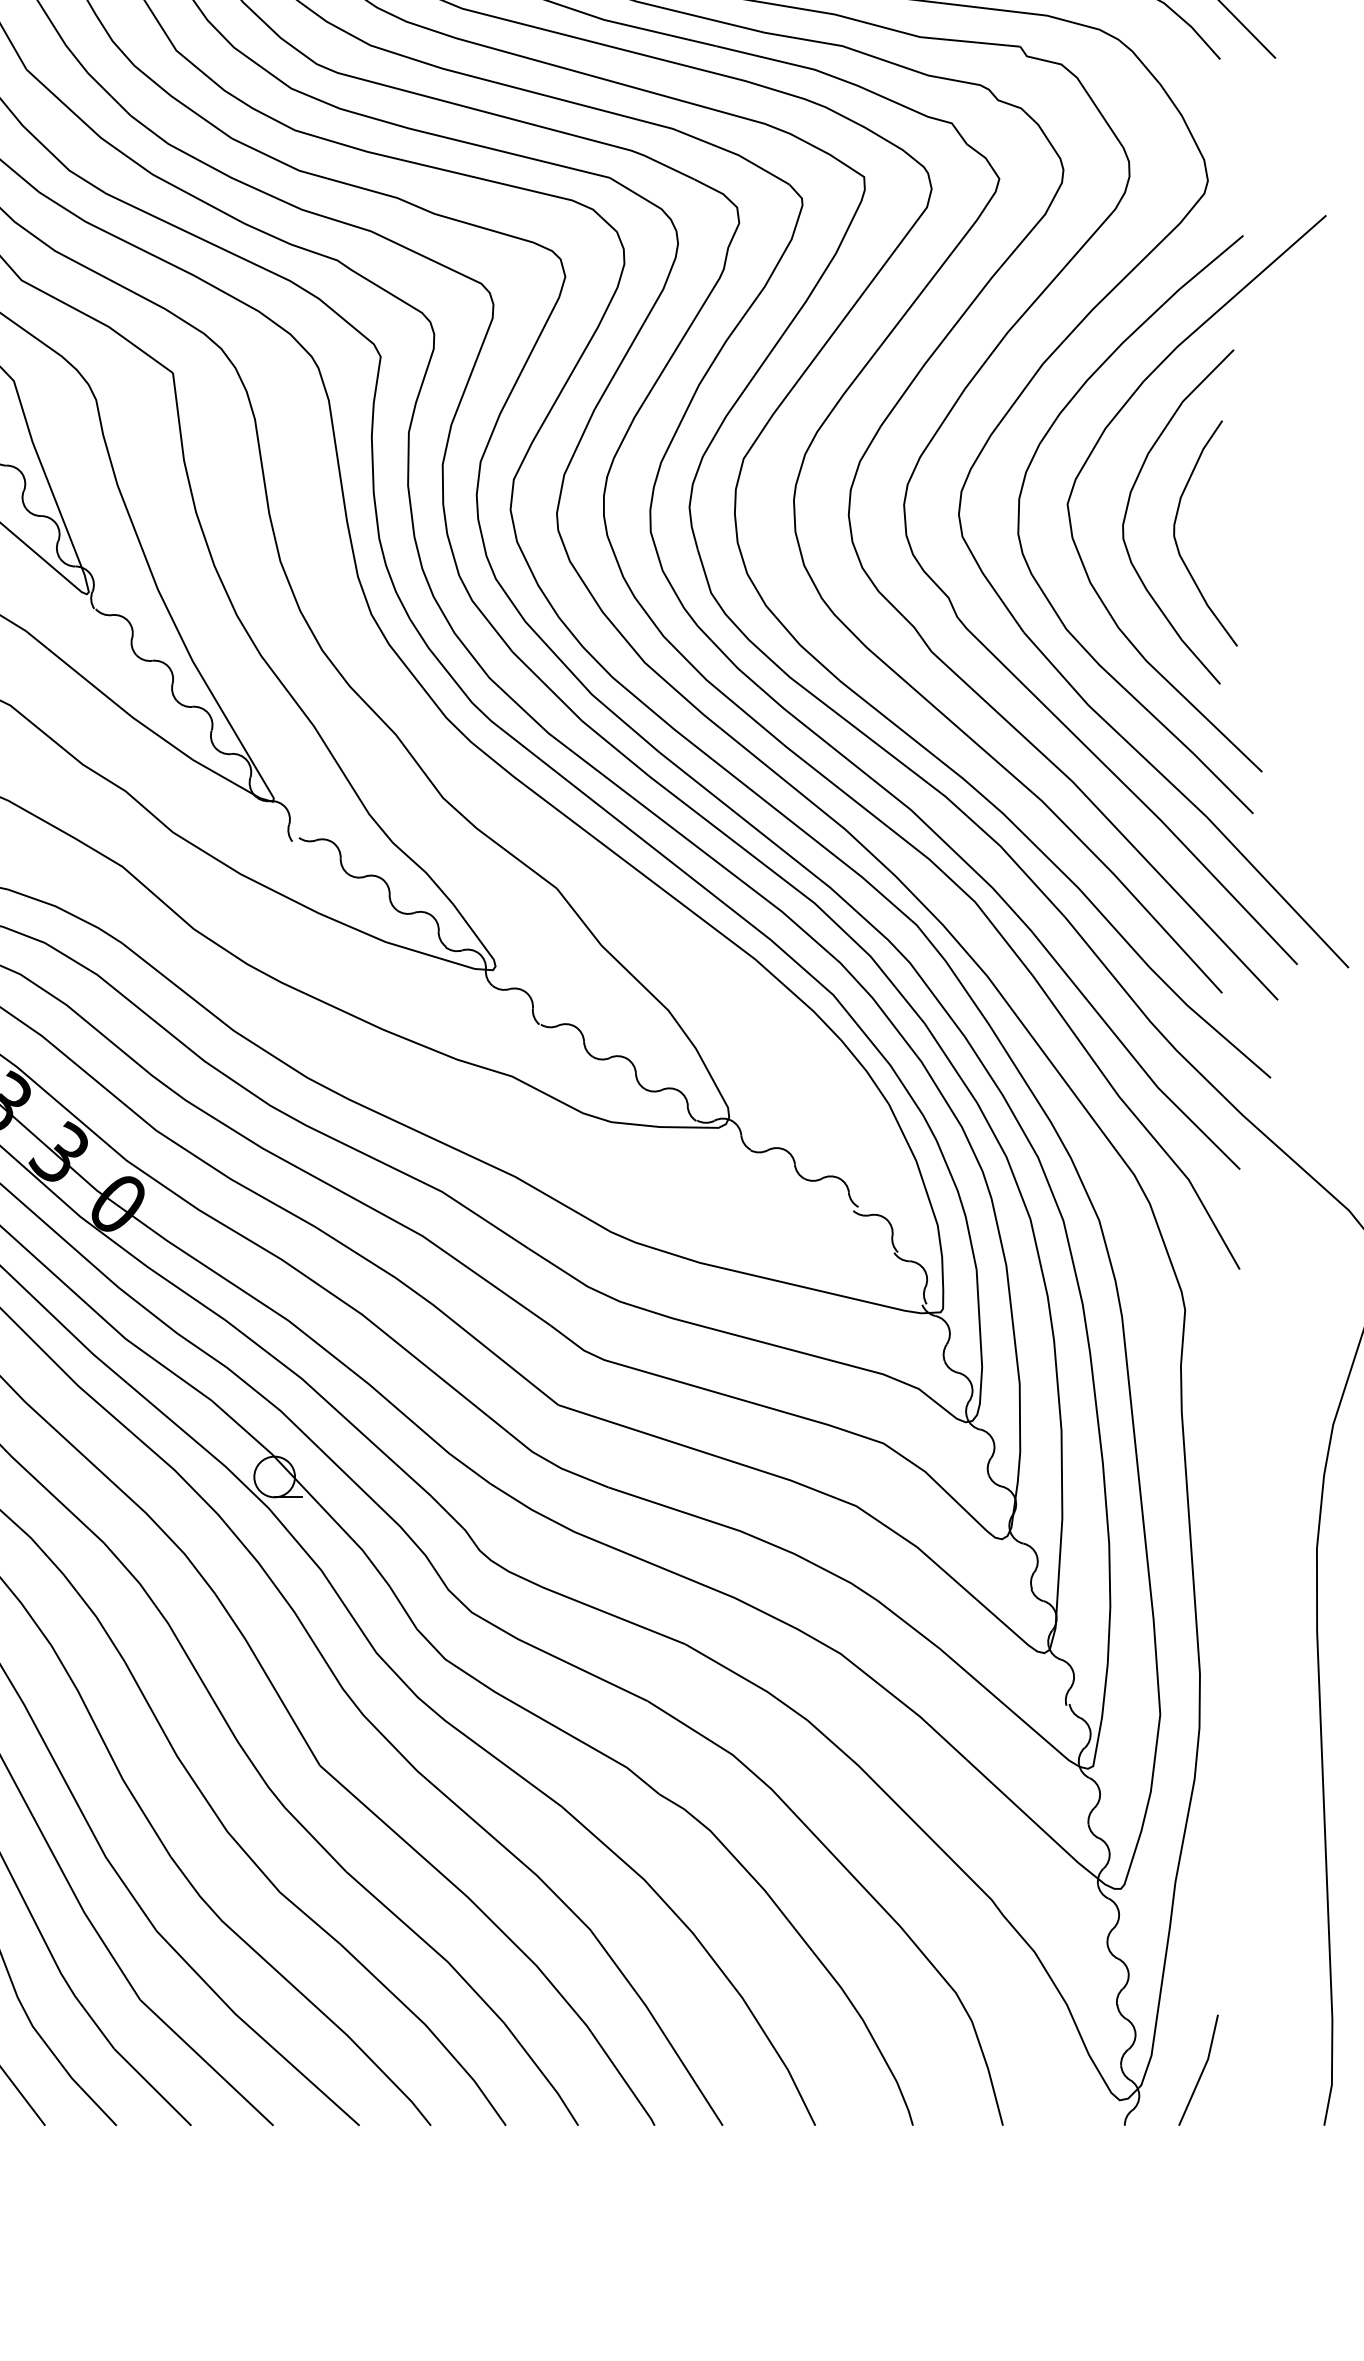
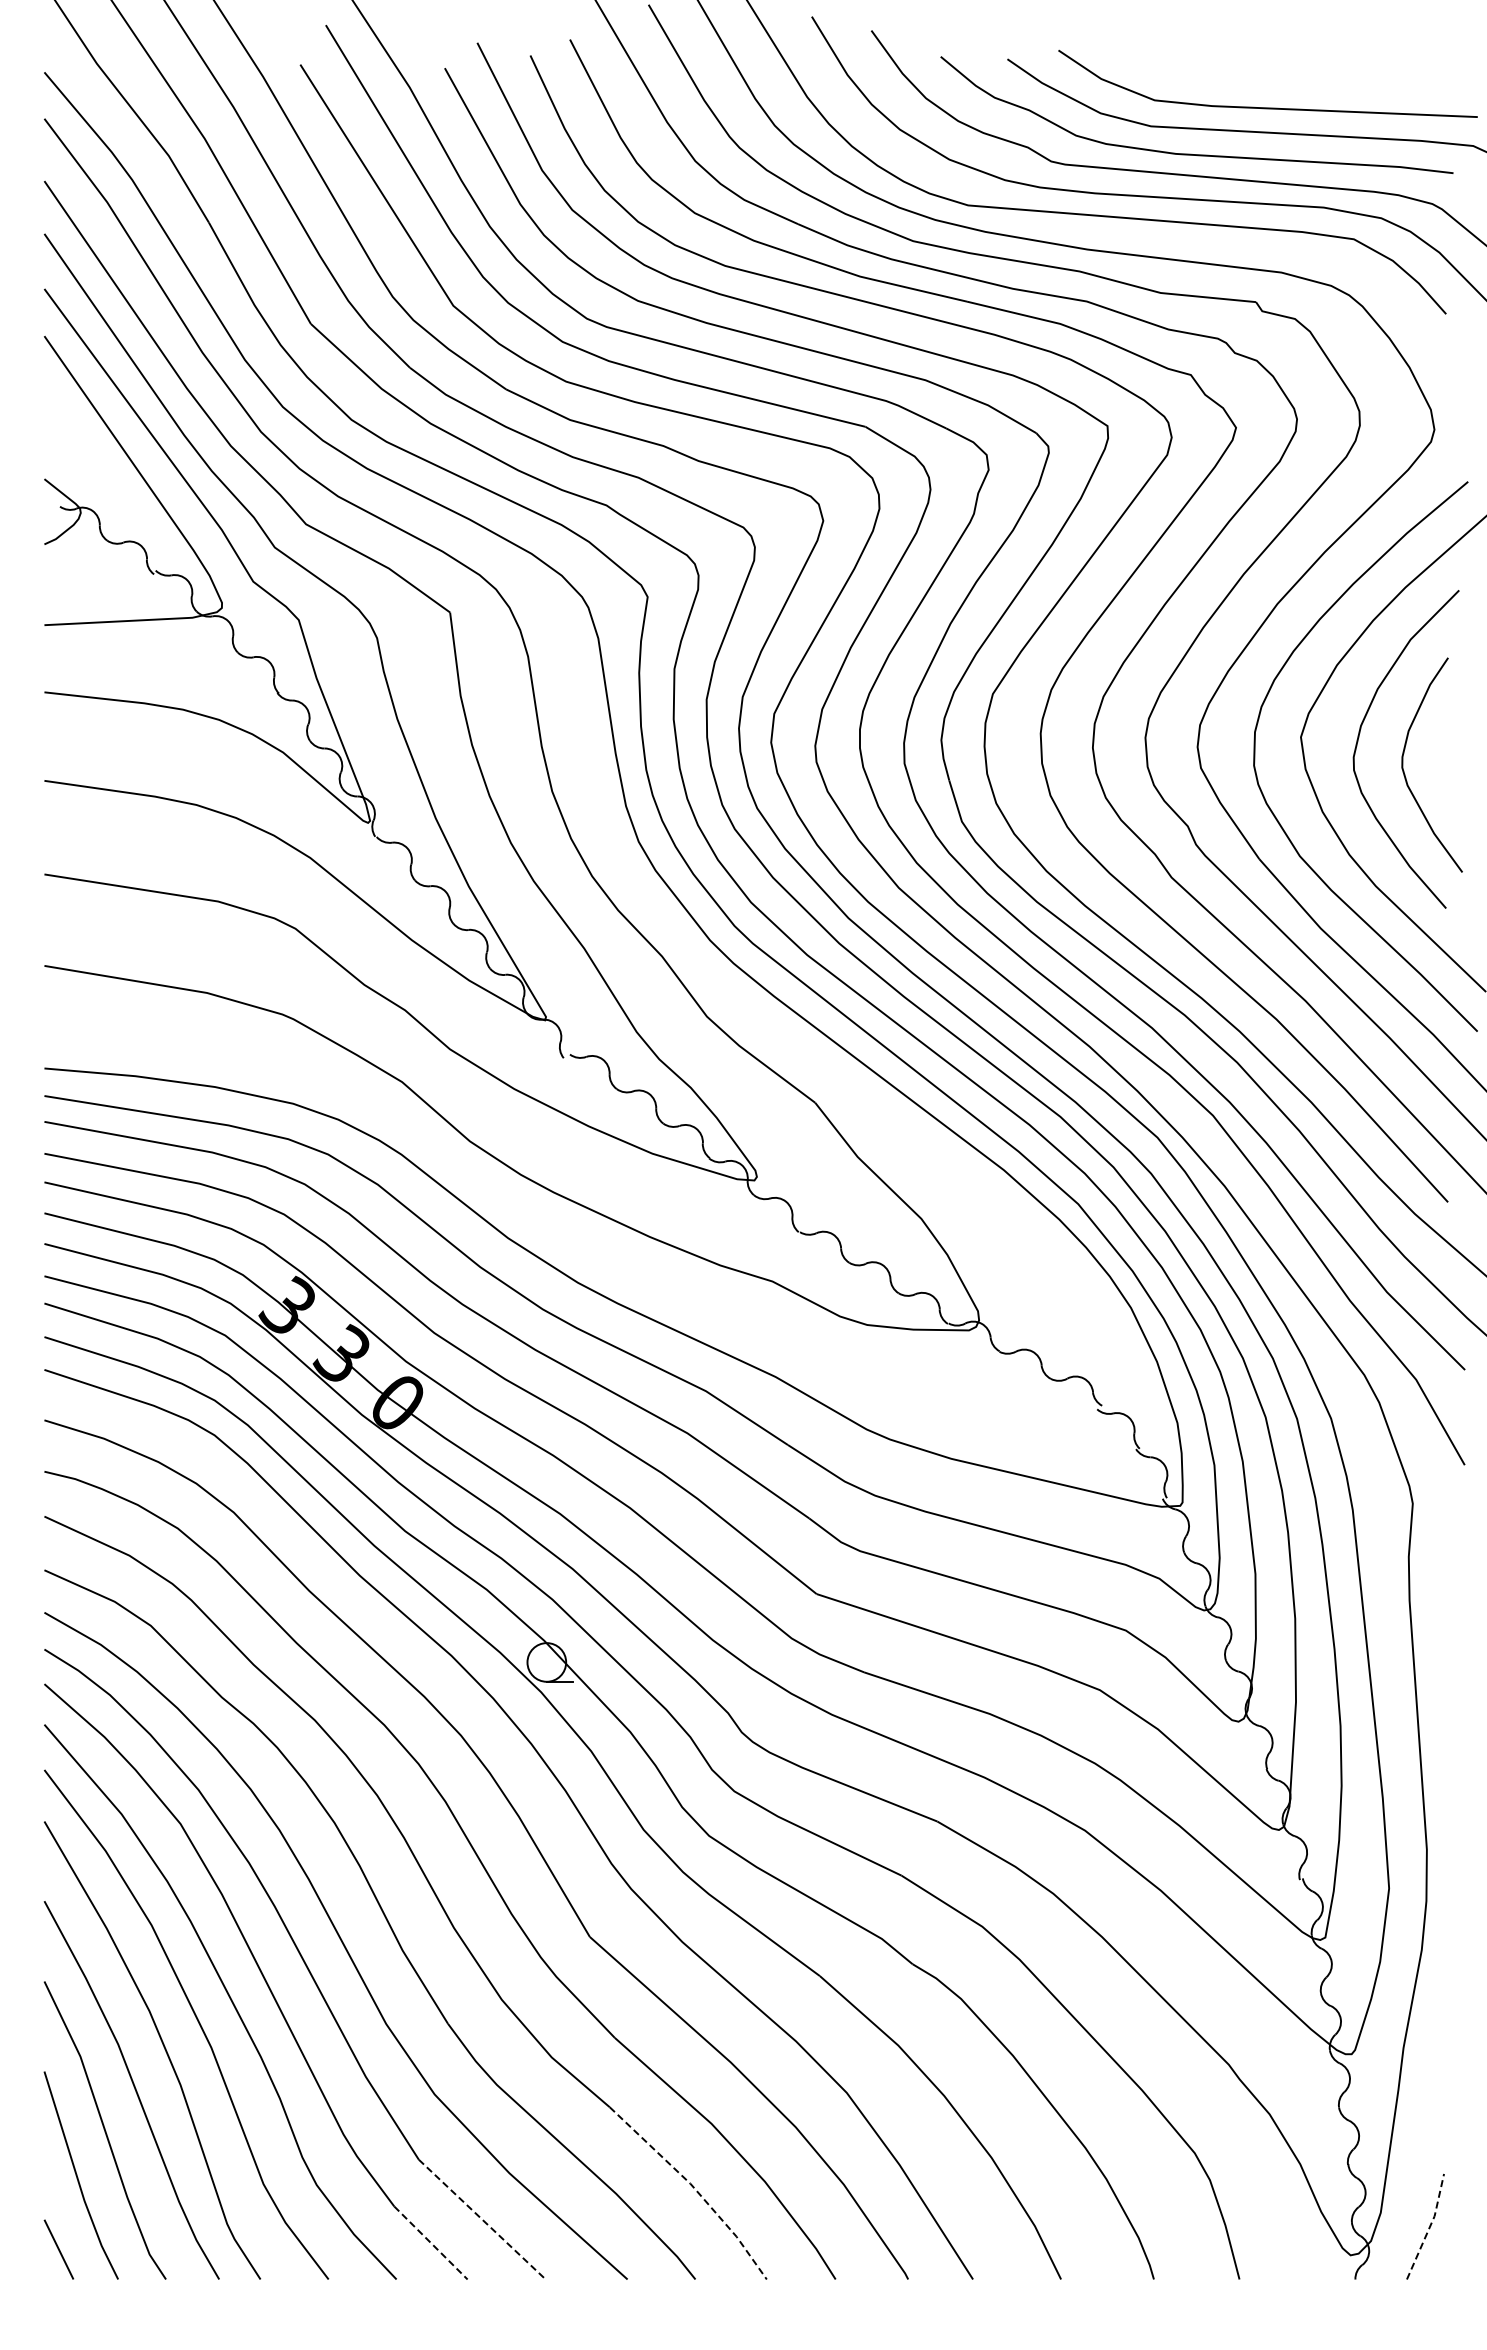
line: (429, 2030) -> (694, 2188), solid -> dashed
line: (207, 2062) -> (482, 2219), solid -> dashed
line: (1202, 2071) -> (1429, 2227), solid -> dashed
line: (152, 2086) -> (430, 2242), solid -> dashed

